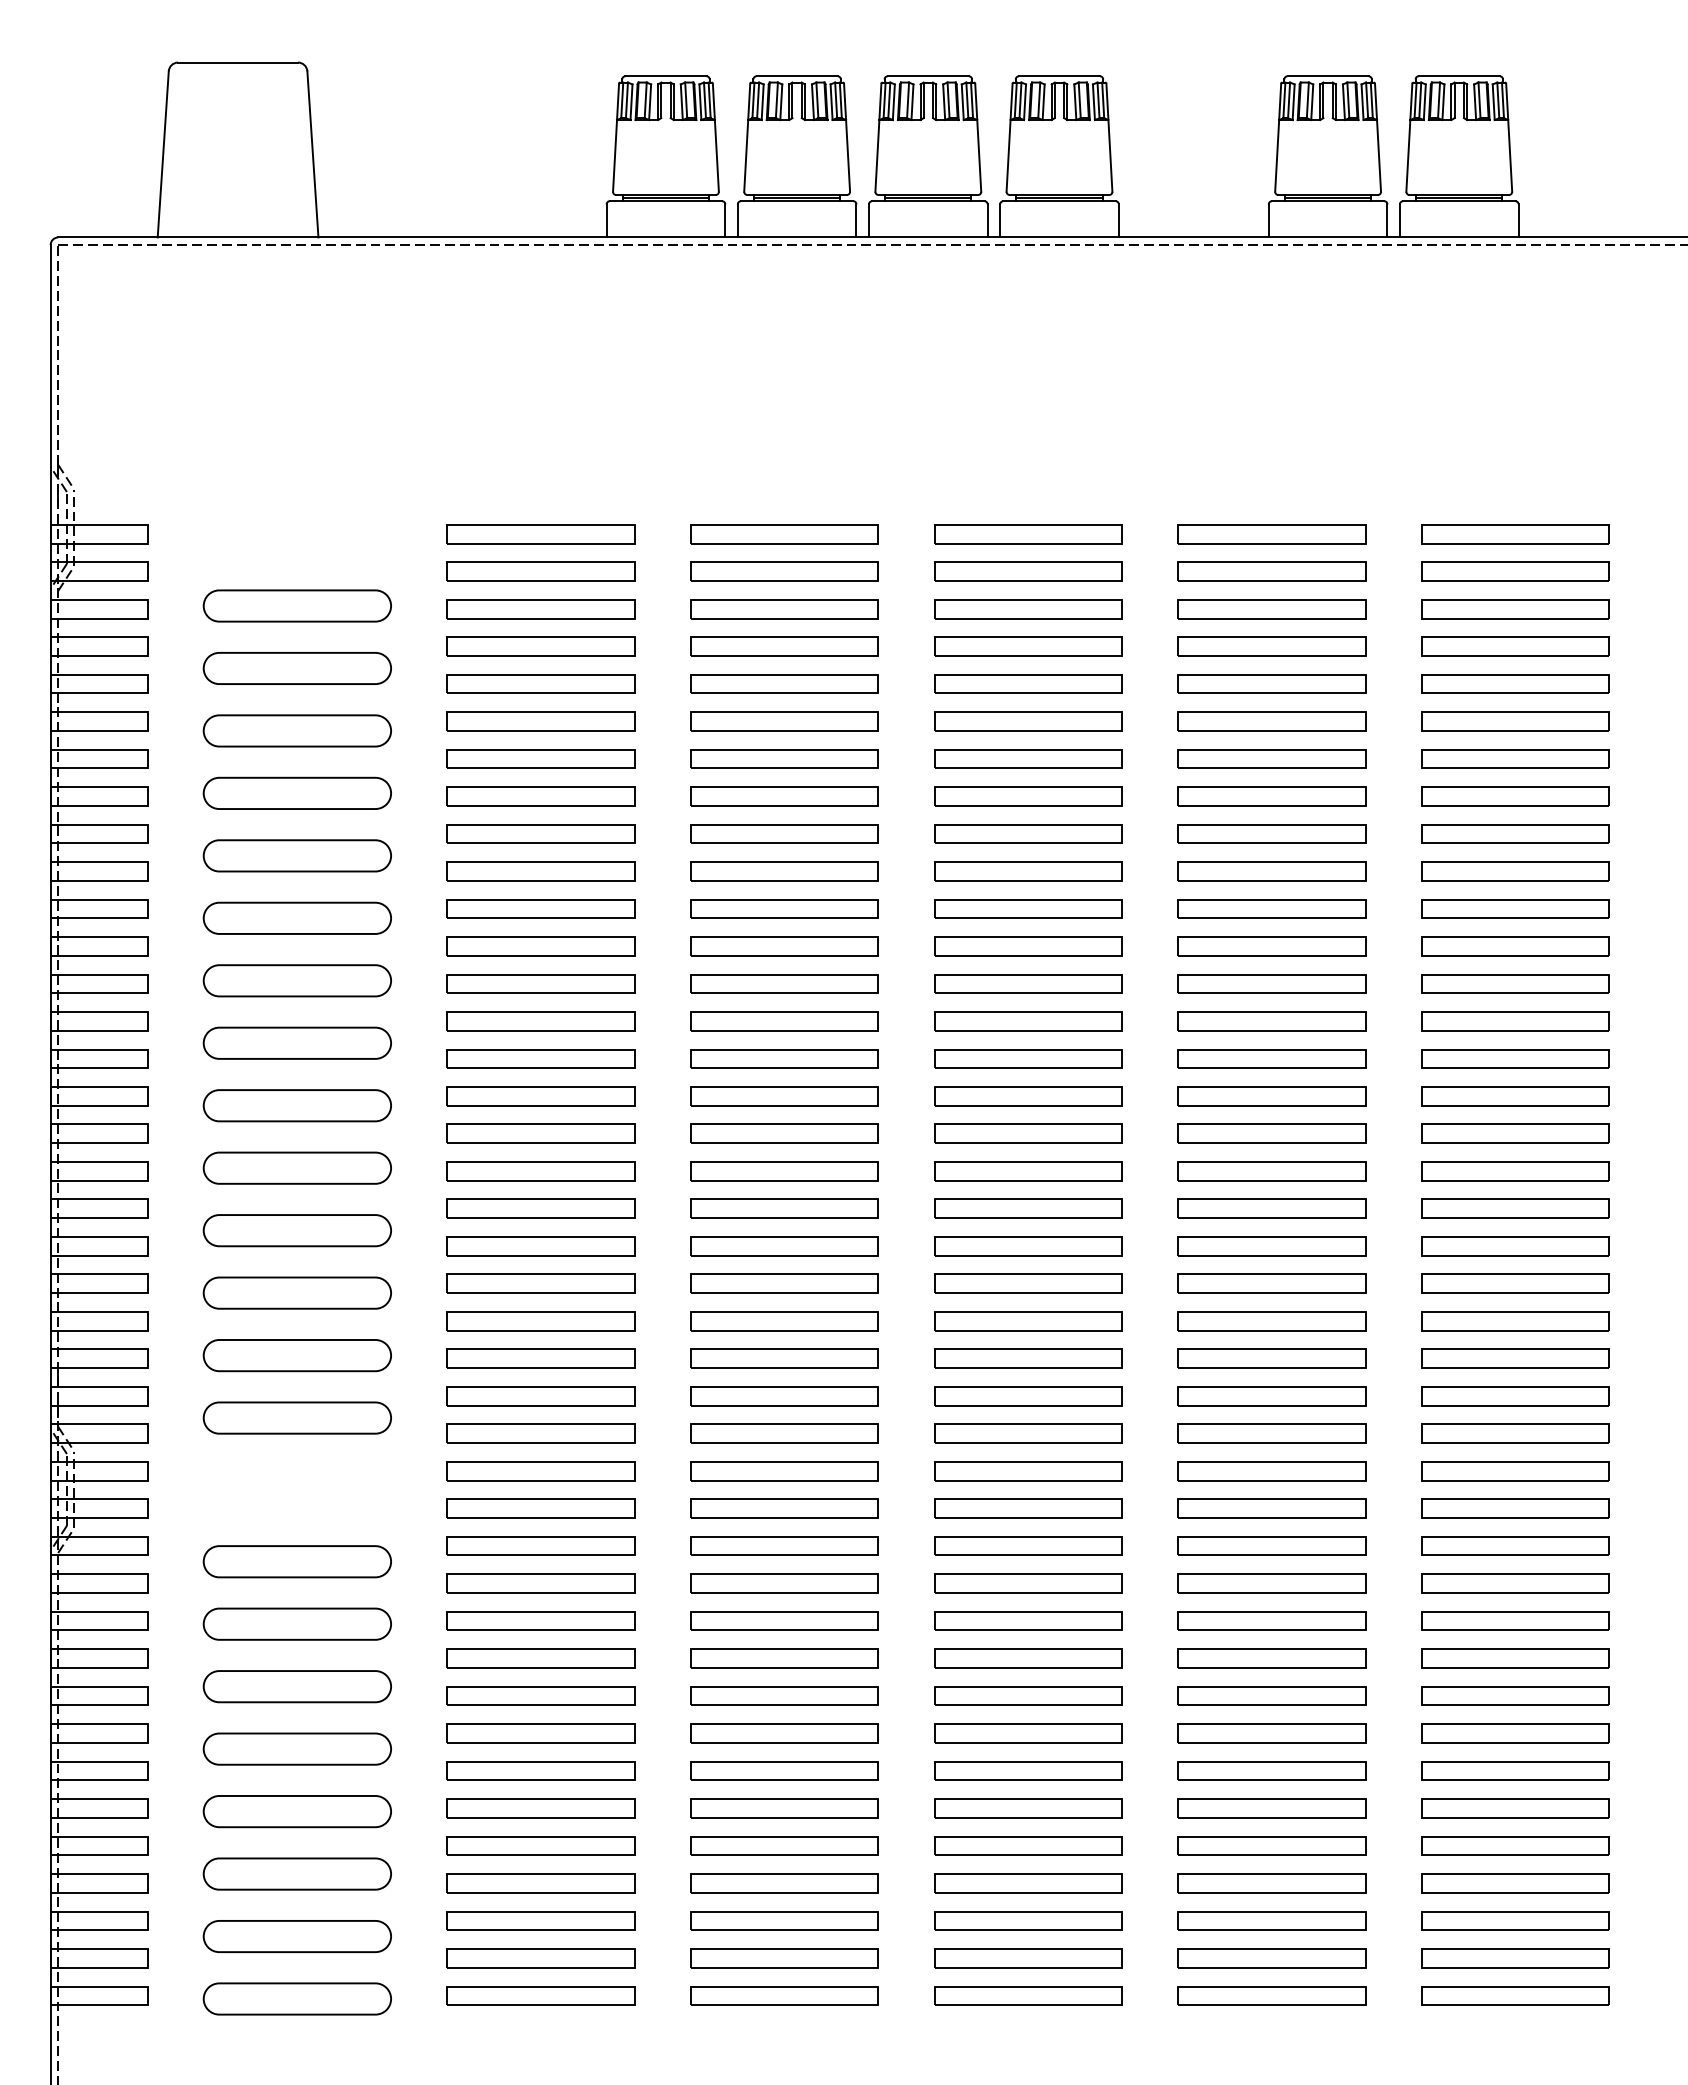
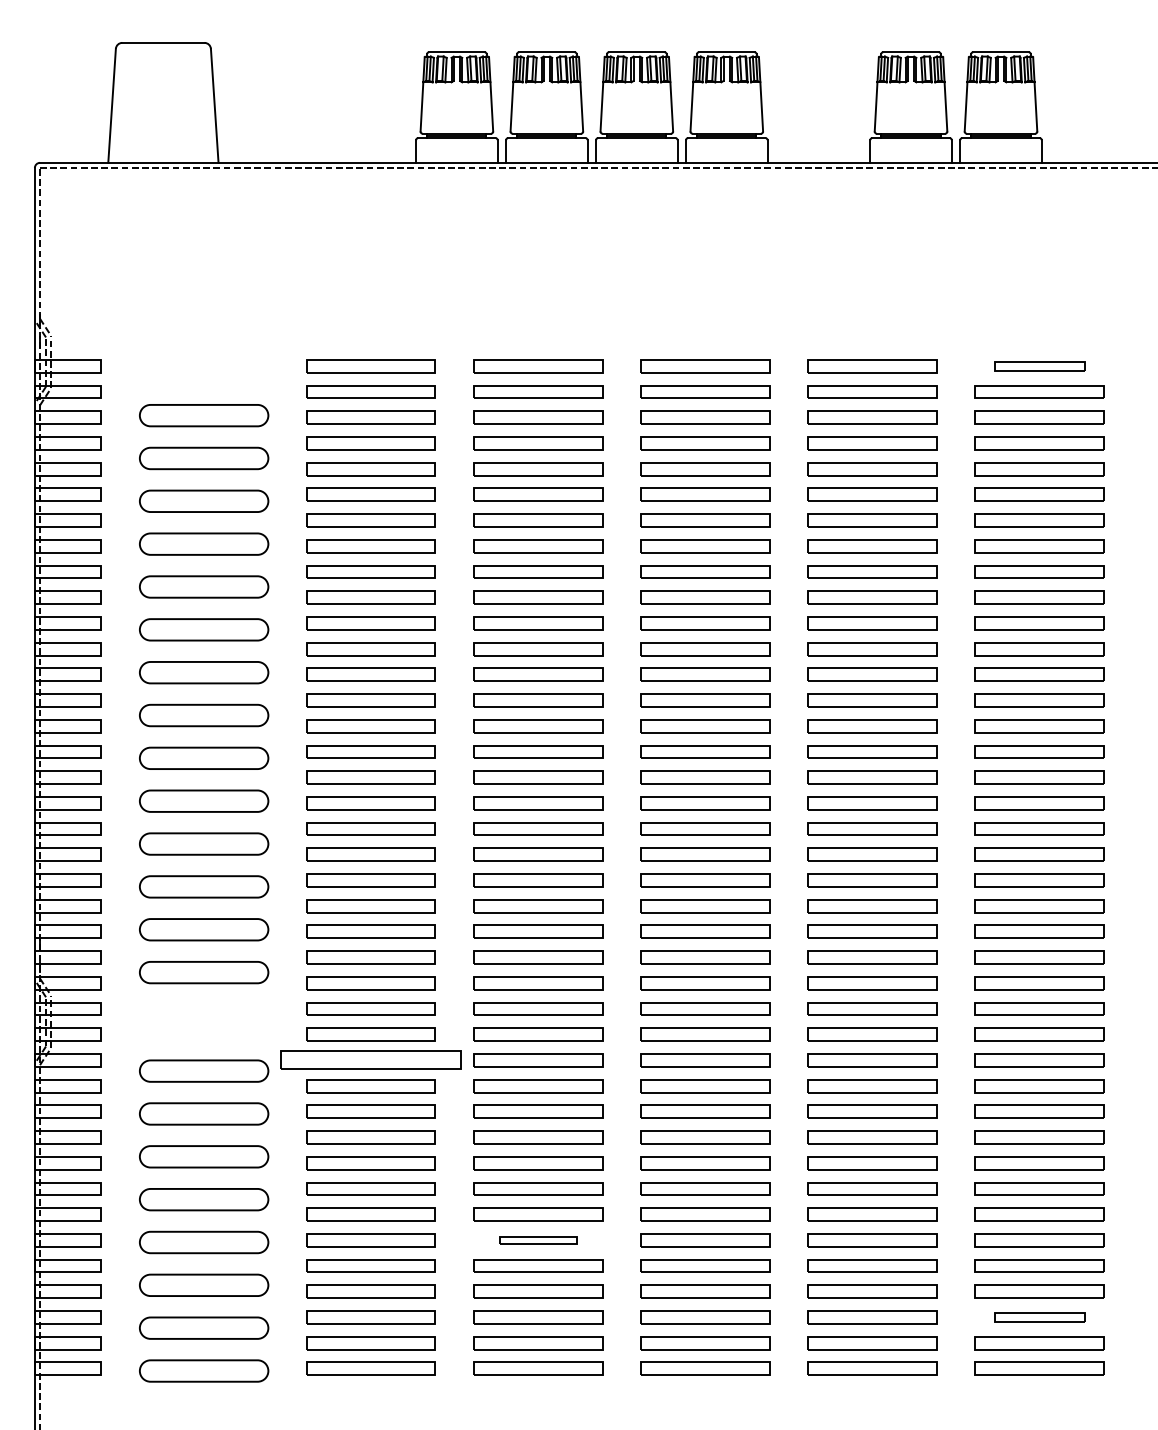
part: (1515, 534) -> (1039, 366), size x0.7
part: (540, 1546) -> (370, 1060), size x1.4
part: (784, 1808) -> (538, 1240), size x0.6
part: (1515, 1920) -> (1039, 1317), size x0.7

